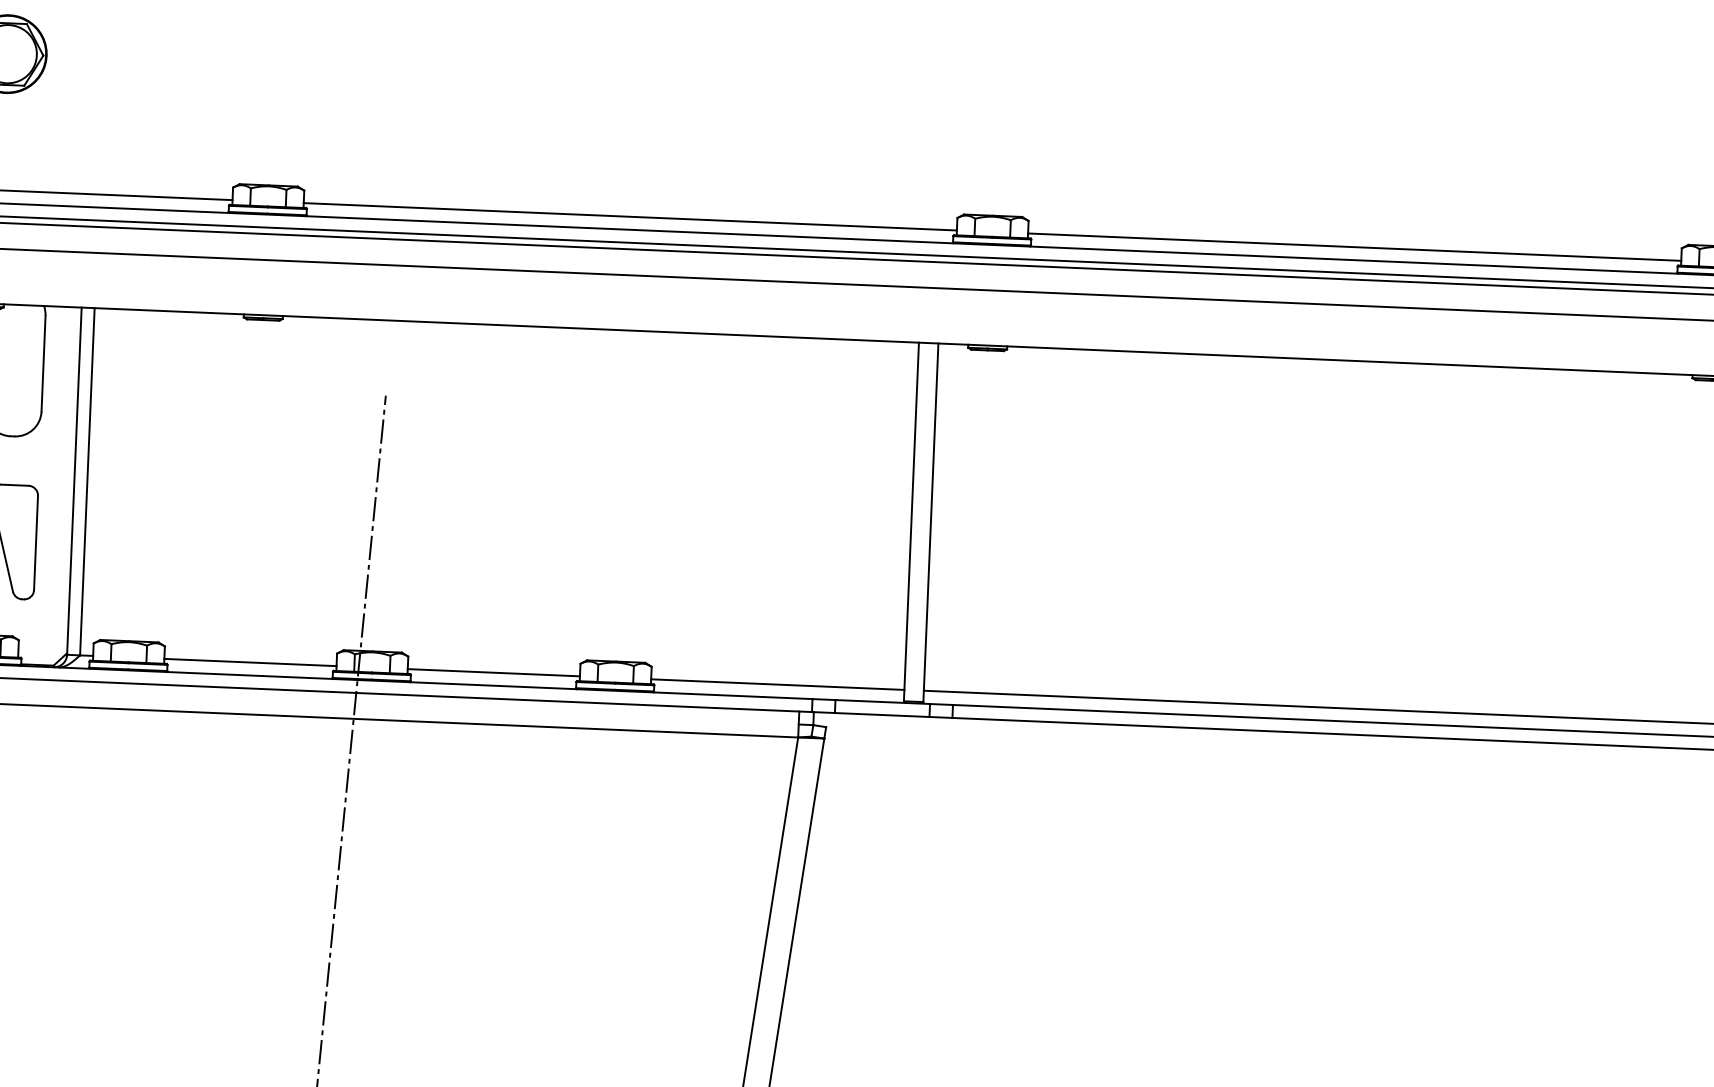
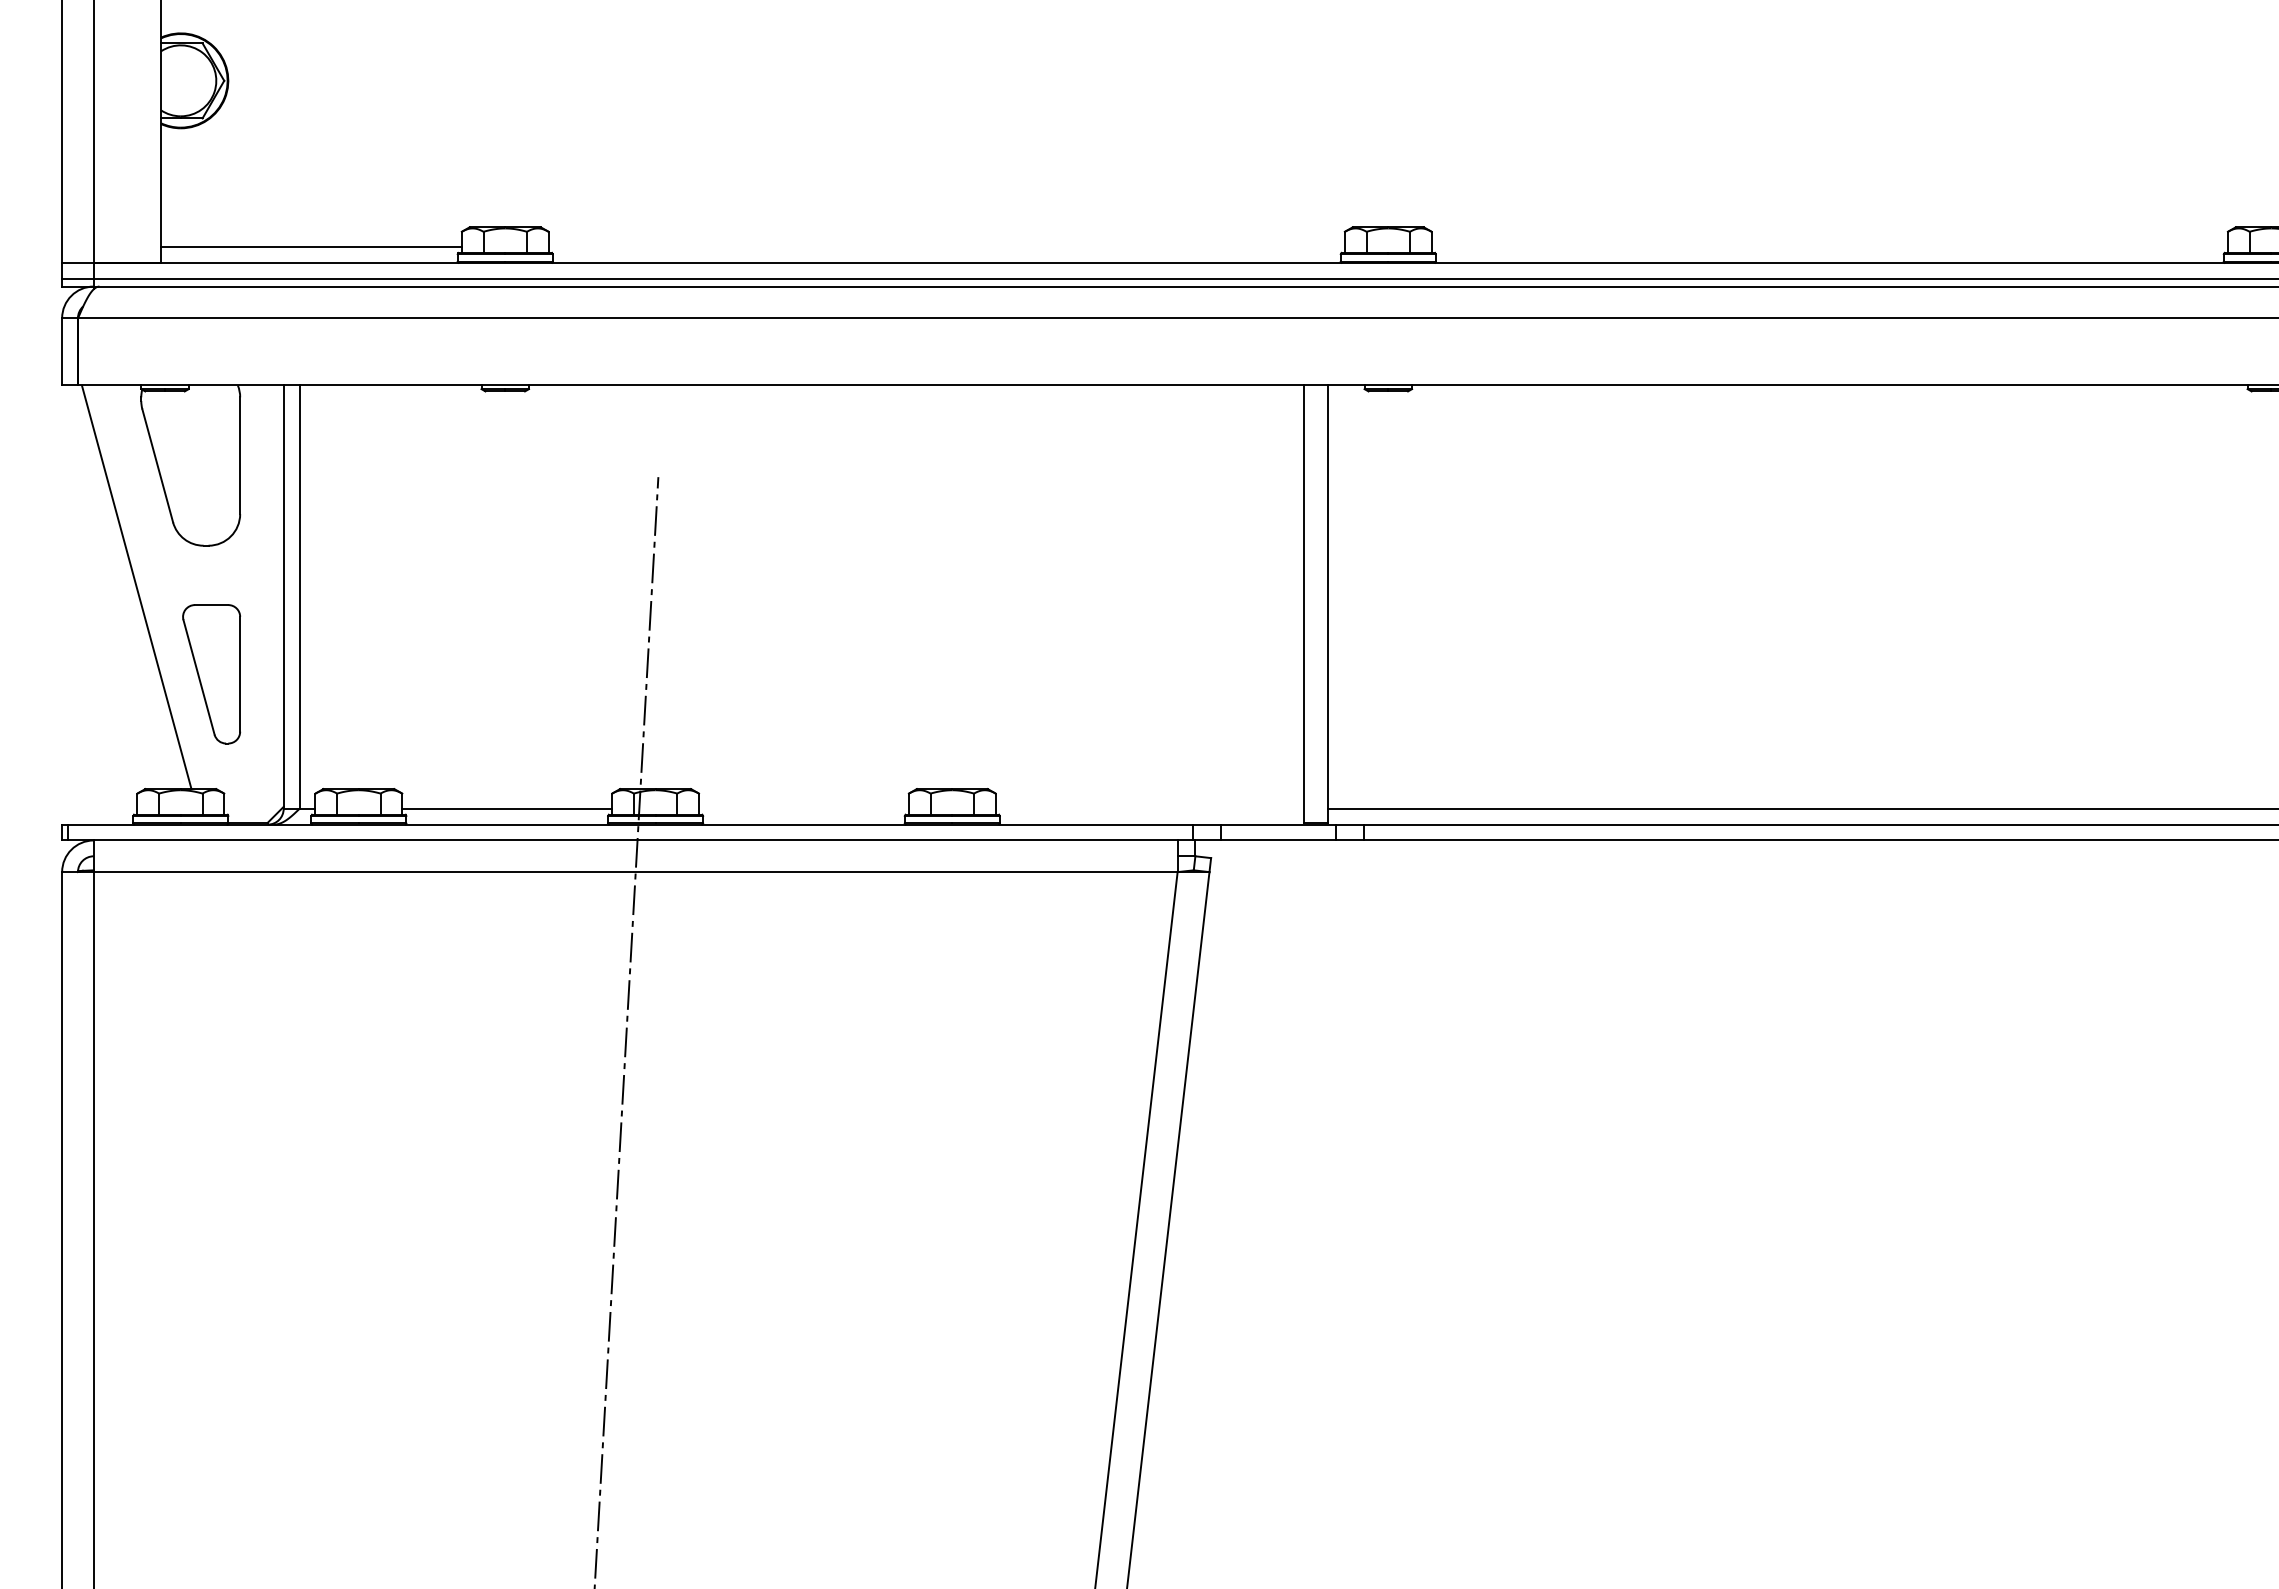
line: (630, 217) -> (946, 247), removed
line: (1354, 247) -> (1829, 247), removed
line: (493, 672) -> (803, 808), removed
line: (777, 684) -> (1149, 808), removed

